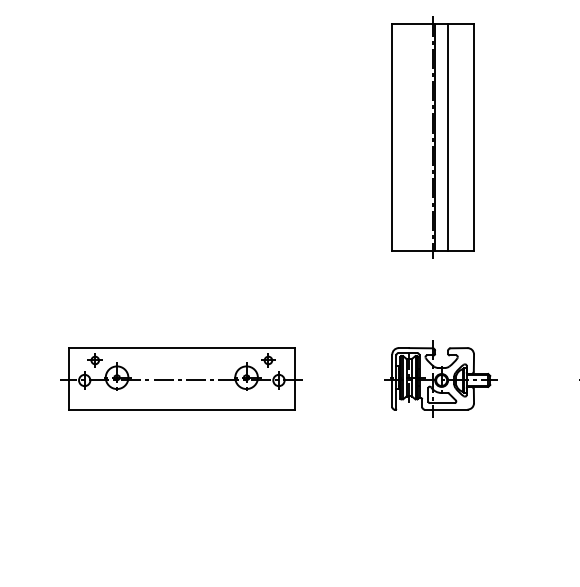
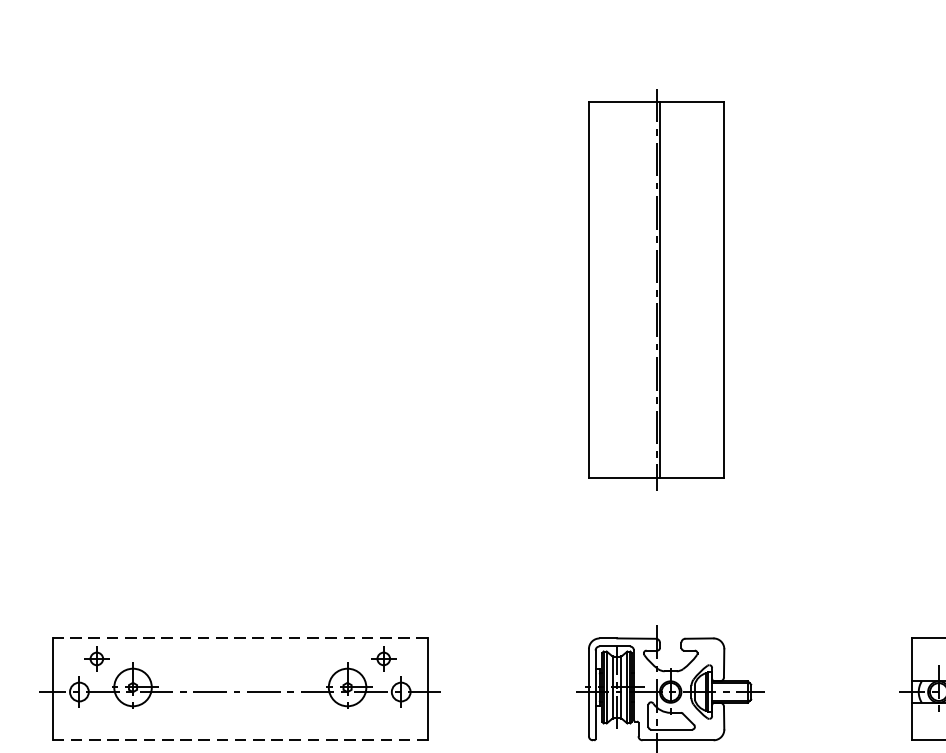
line: (448, 137) -> (682, 289), removed
line: (181, 348) -> (239, 639), solid -> dashed
line: (182, 409) -> (241, 740), solid -> dashed

